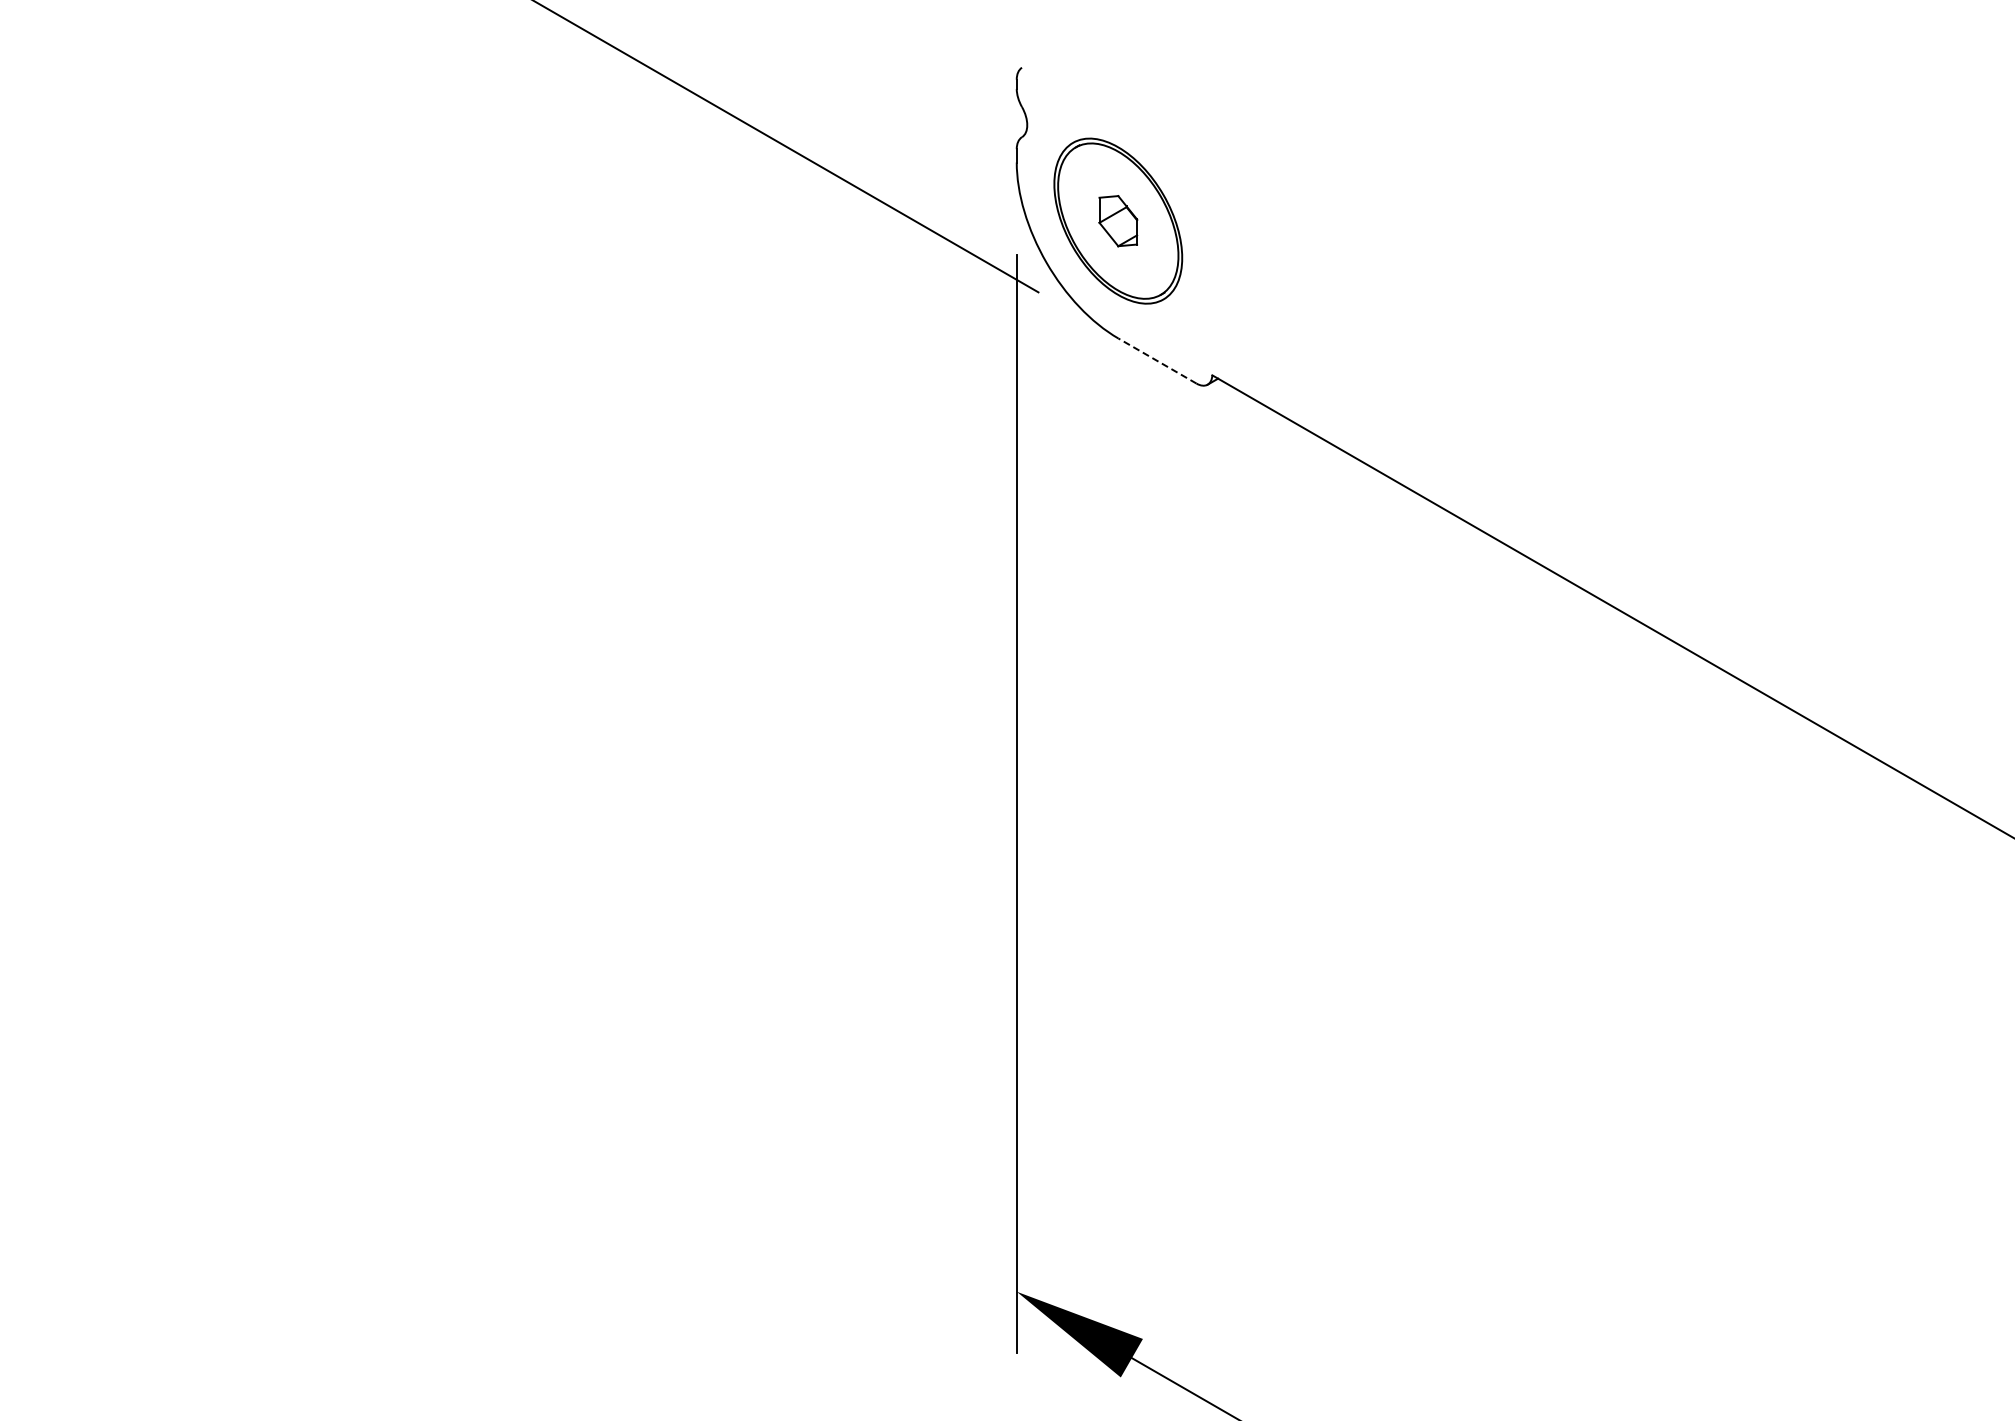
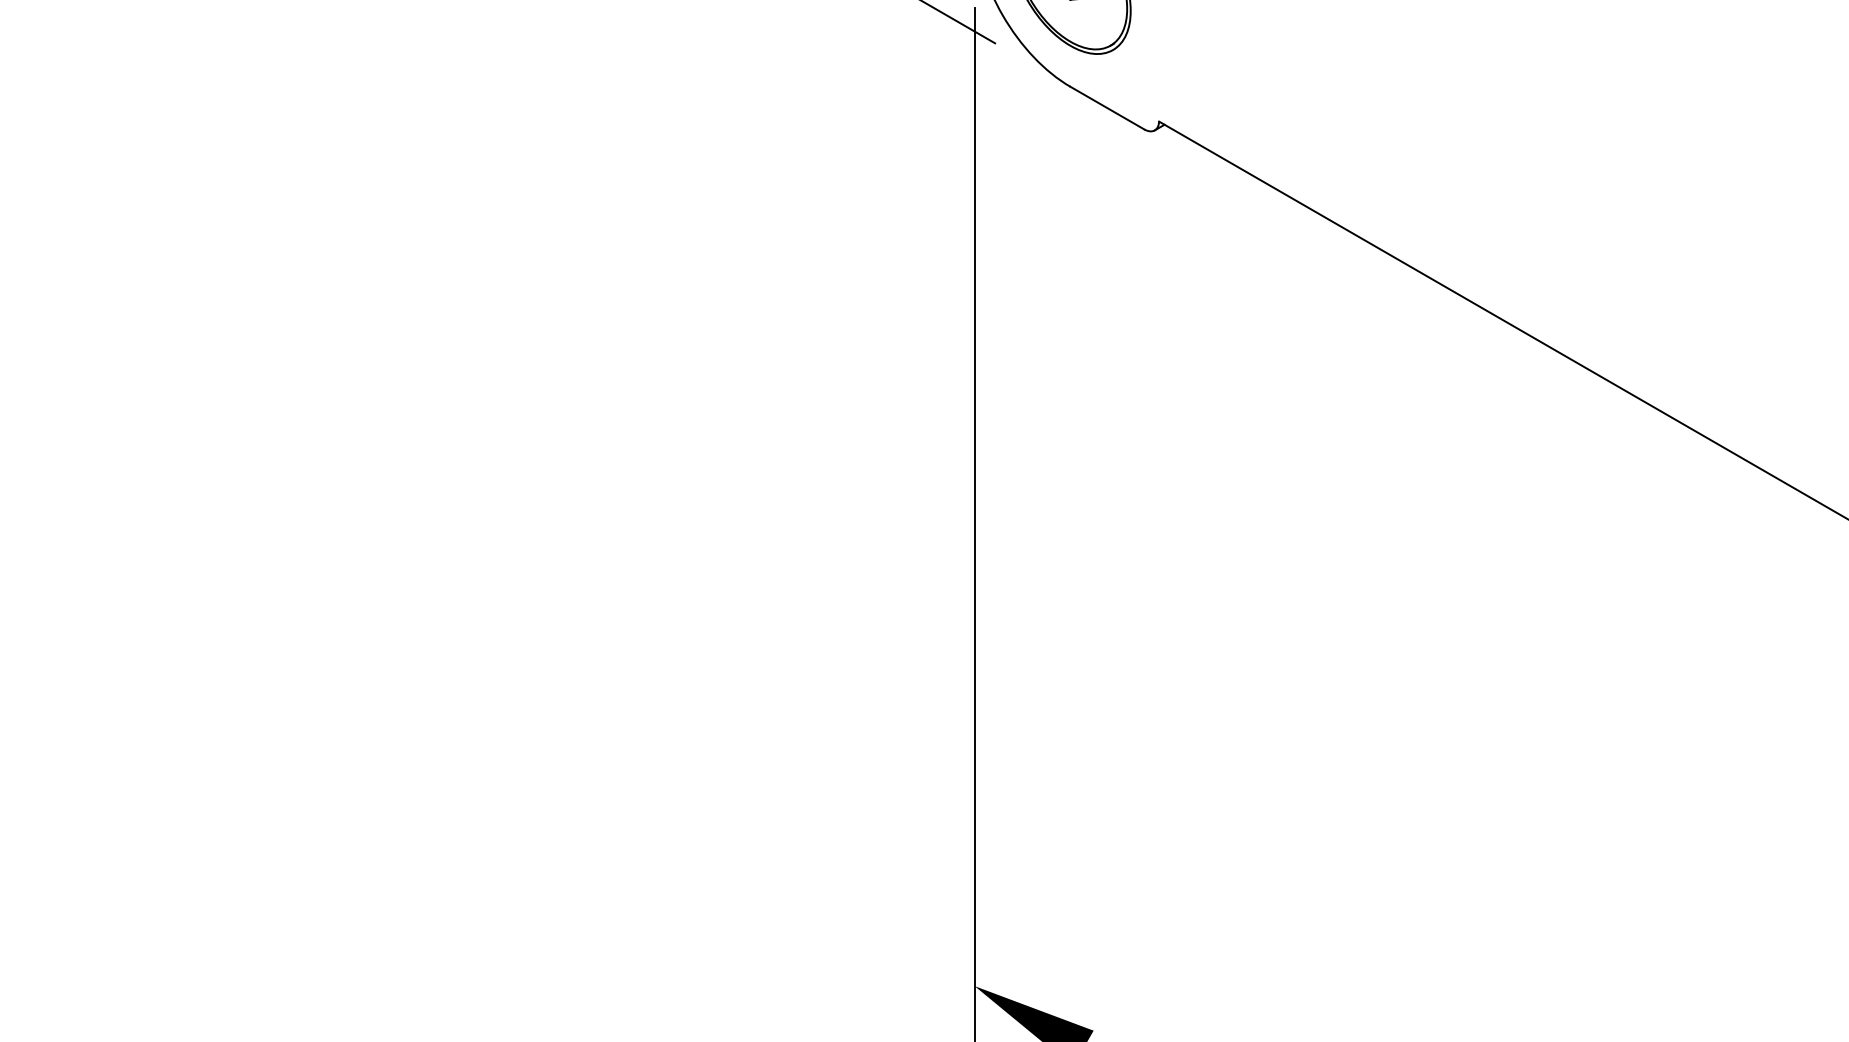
line: (1156, 360) -> (1106, 107), dashed -> solid

